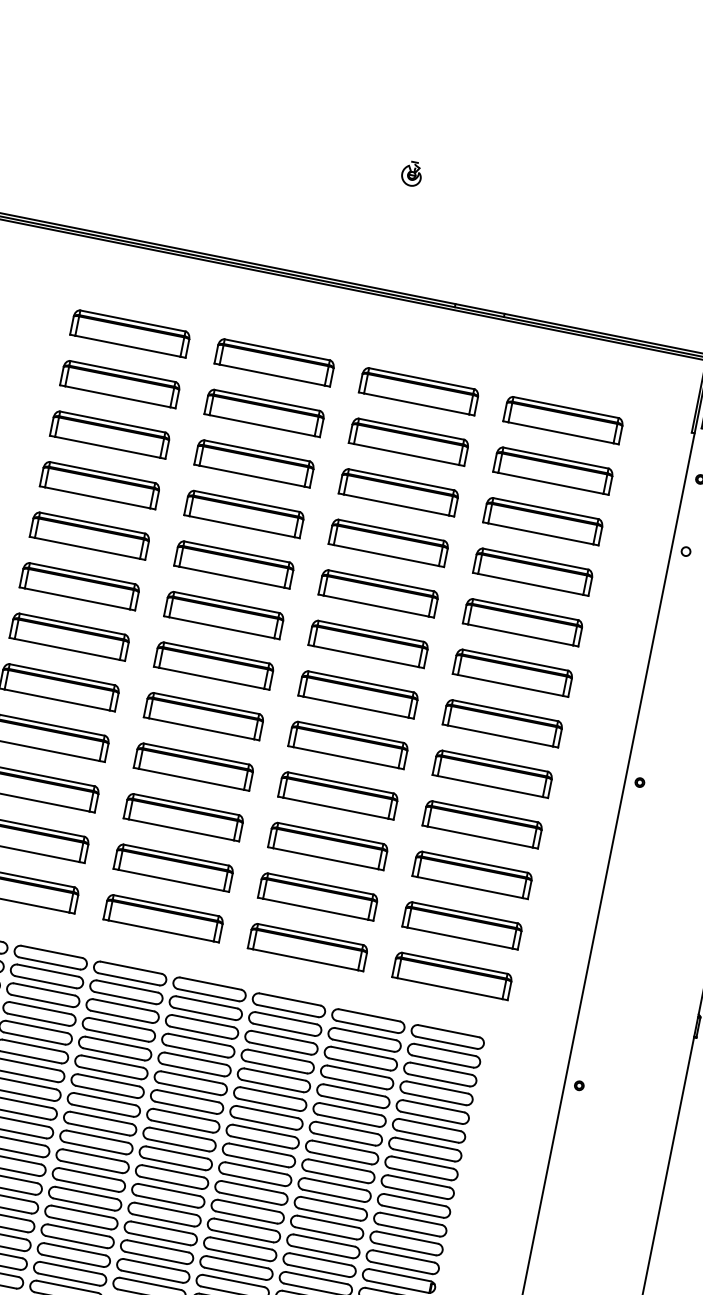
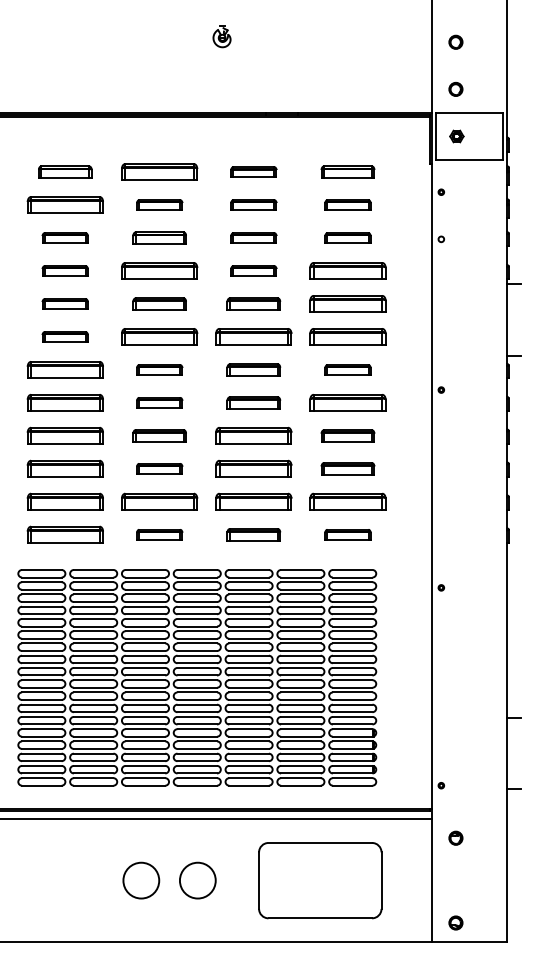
part: (411, 173) -> (221, 36), size x1.4
part: (129, 332) -> (64, 171), size x0.7
part: (418, 390) -> (253, 171), size x0.6
part: (264, 411) -> (159, 204), size x0.6
part: (562, 418) -> (347, 171), size x0.7
part: (109, 433) -> (64, 237), size x0.6
part: (408, 440) -> (253, 204), size x0.6
part: (254, 462) -> (159, 237), size x0.7
part: (552, 469) -> (347, 204), size x0.6
part: (98, 483) -> (64, 270), size x0.6
part: (398, 491) -> (253, 237), size x0.6
part: (542, 520) -> (347, 237), size x0.6
part: (88, 534) -> (64, 303), size x0.6
part: (388, 541) -> (253, 270), size x0.6
part: (234, 563) -> (159, 303), size x0.7
part: (78, 585) -> (64, 336), size x0.6
part: (378, 592) -> (253, 303), size x0.7
part: (214, 664) -> (159, 369), size x0.6
part: (358, 693) -> (253, 369), size x0.7
part: (204, 715) -> (159, 402), size x0.6
part: (502, 722) -> (347, 369), size x0.6
part: (348, 744) -> (253, 402), size x0.7
part: (193, 765) -> (159, 435), size x0.7
part: (183, 816) -> (159, 468), size x0.6
part: (482, 823) -> (347, 435), size x0.7
part: (472, 874) -> (347, 468), size x0.7
part: (163, 917) -> (159, 534), size x0.6
part: (307, 946) -> (253, 534), size x0.7
part: (451, 975) -> (347, 534), size x0.6

